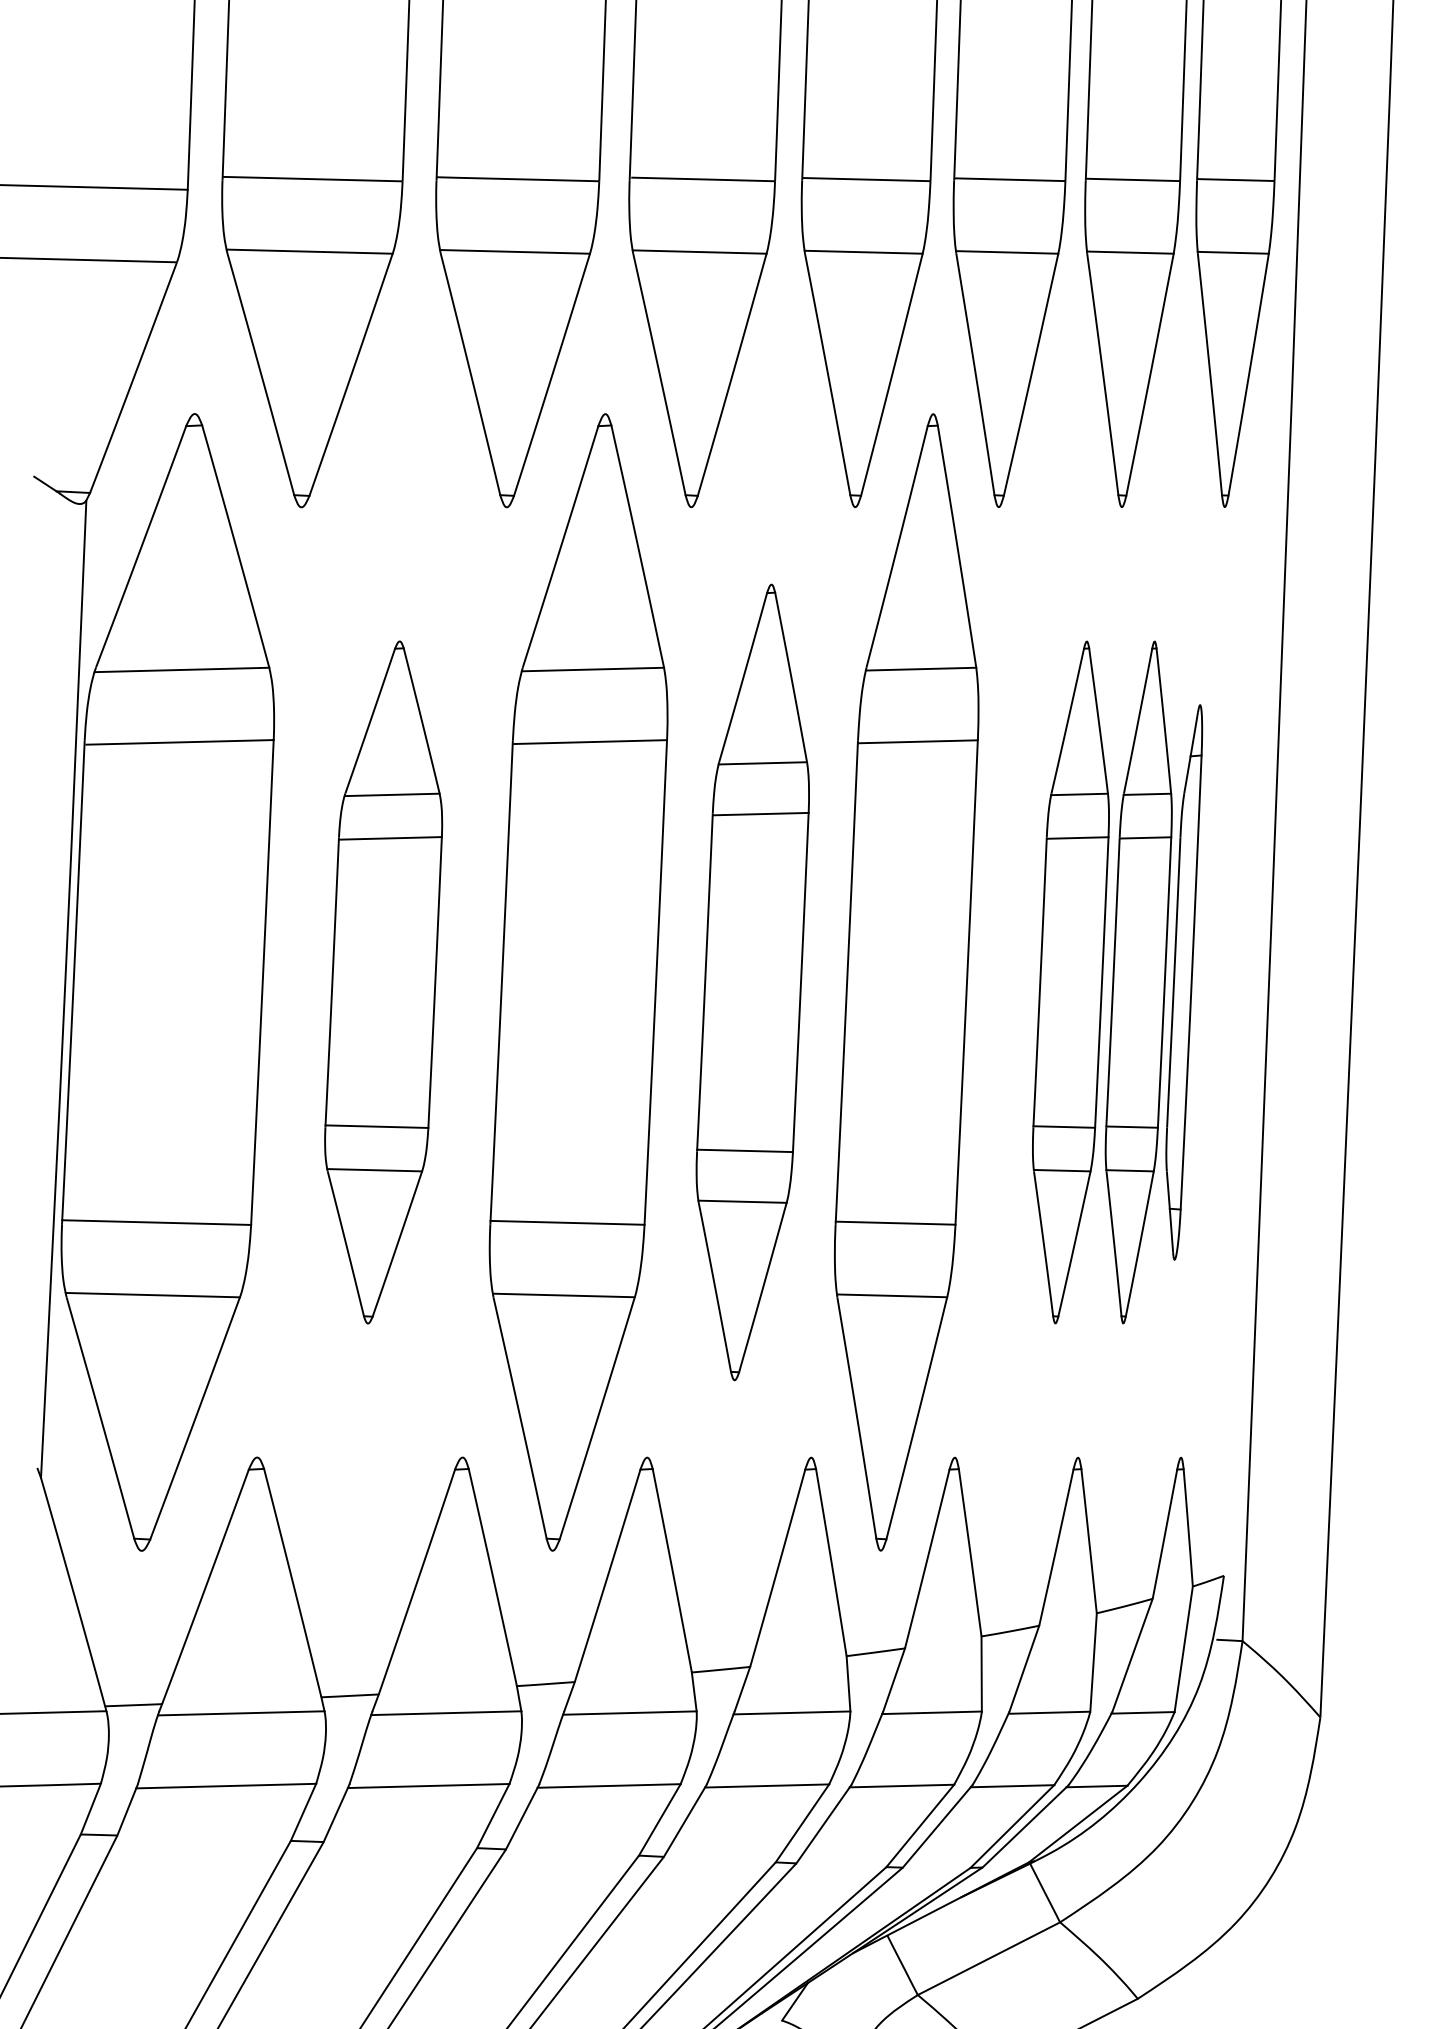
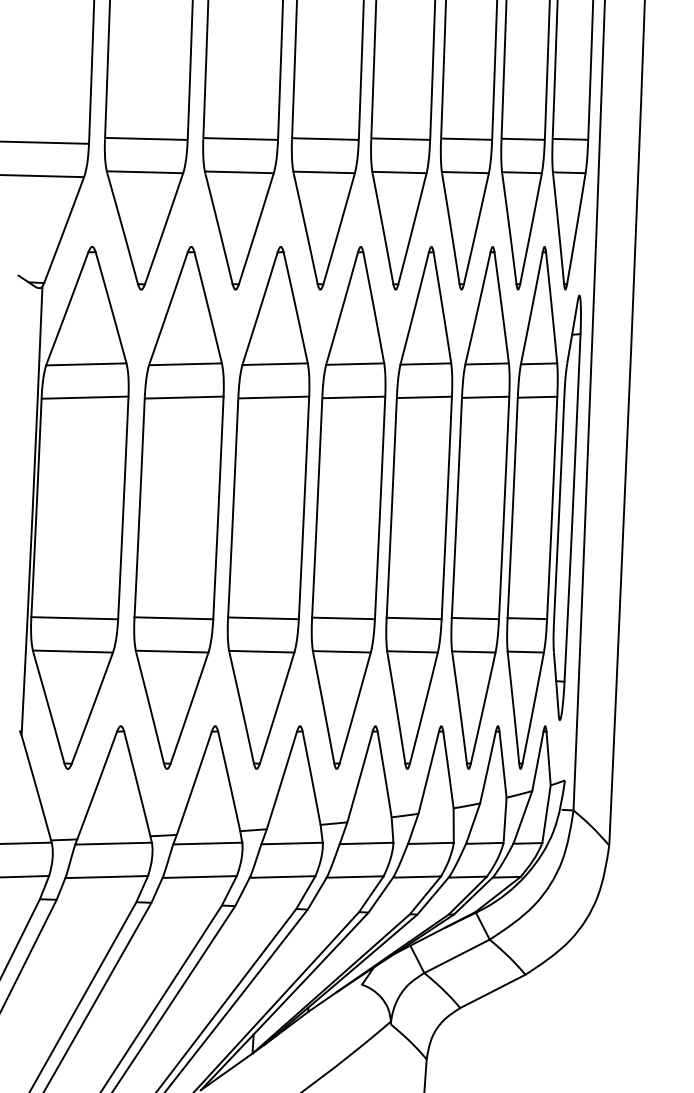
part: (382, 981) -> (178, 507), size x1.67
part: (752, 981) -> (348, 507), size x1.43
part: (1116, 981) -> (515, 507), size x1.67

